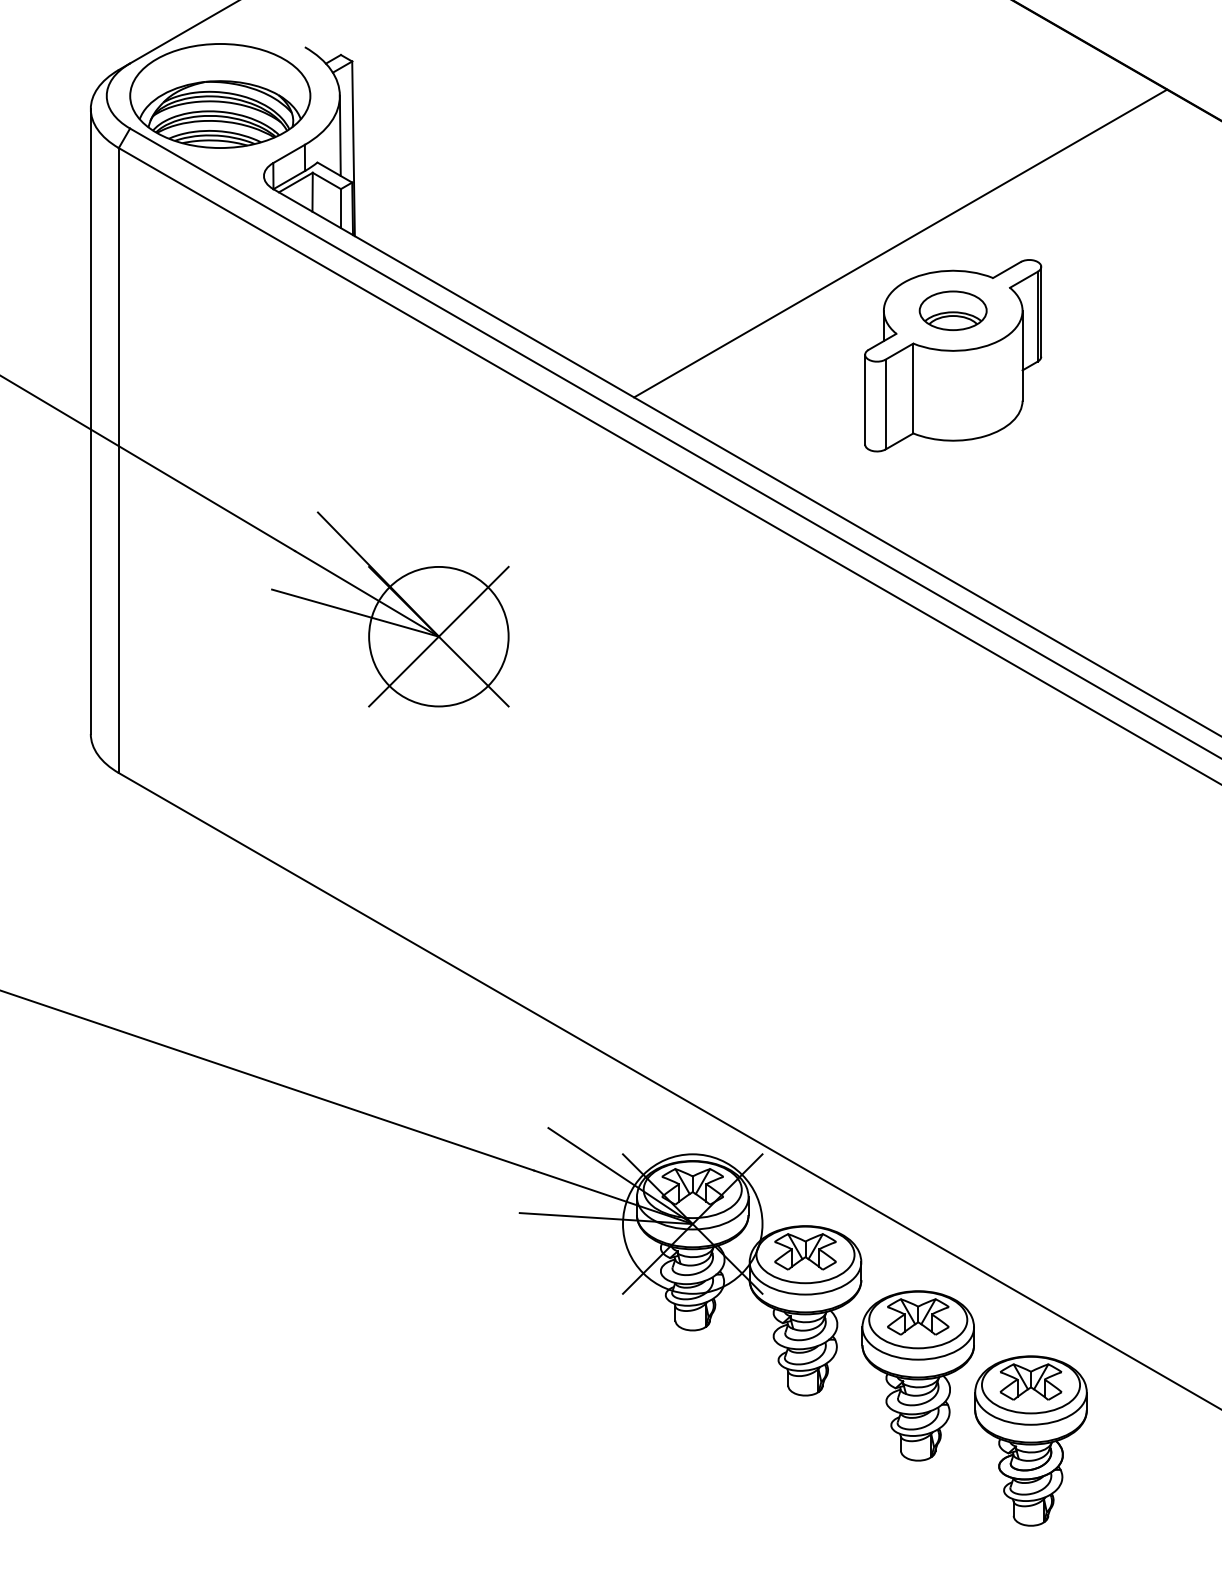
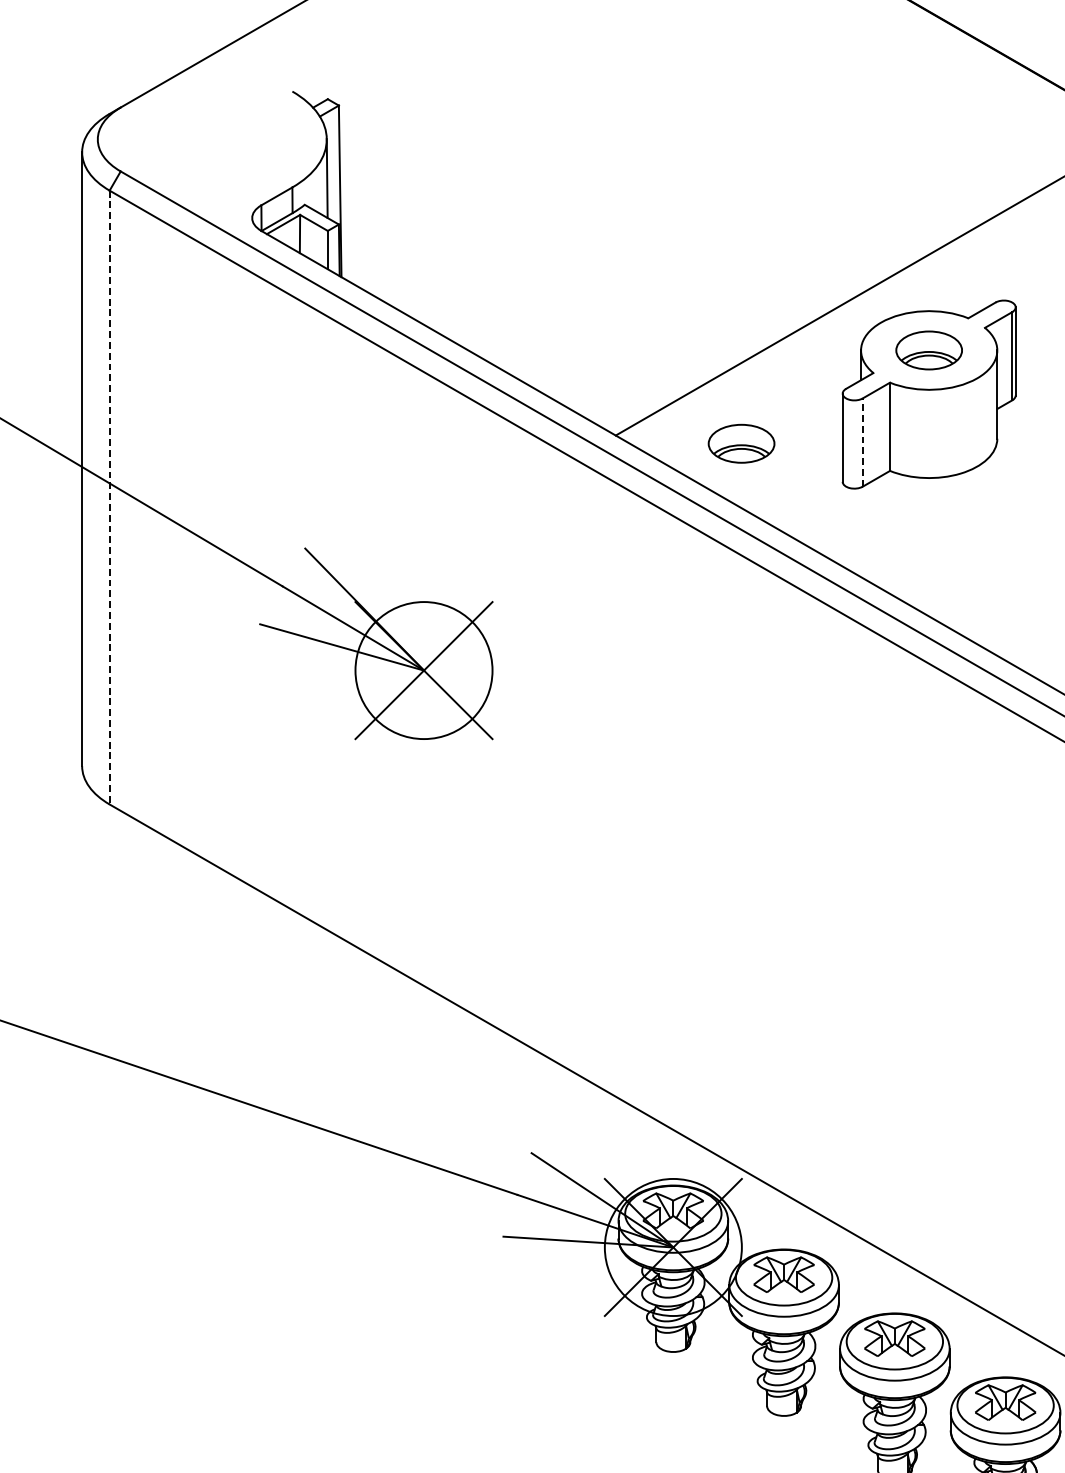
part: (220, 95) -> (209, 138), removed
line: (885, 404) -> (862, 442), solid -> dashed
part: (761, 405) -> (740, 443), added
line: (118, 461) -> (109, 498), solid -> dashed

